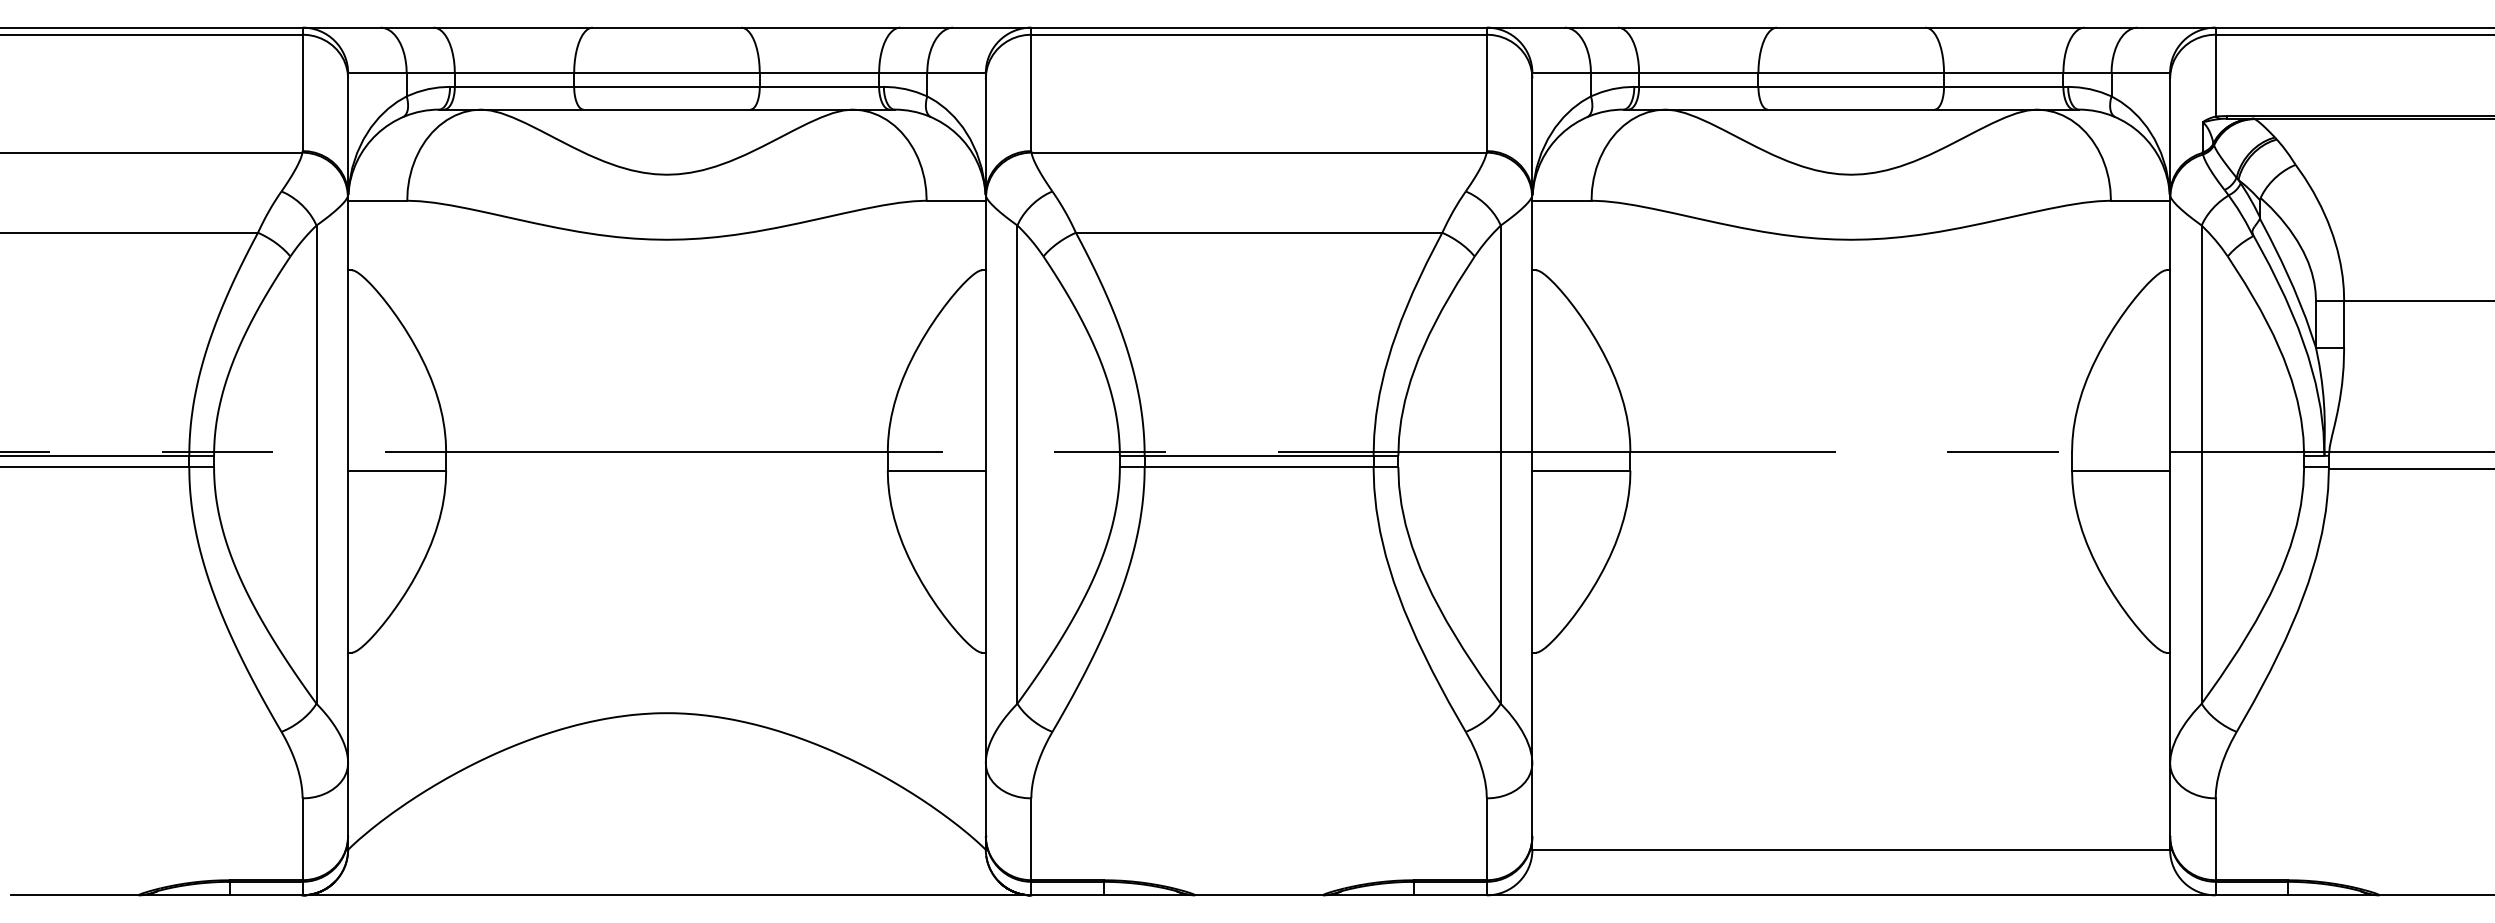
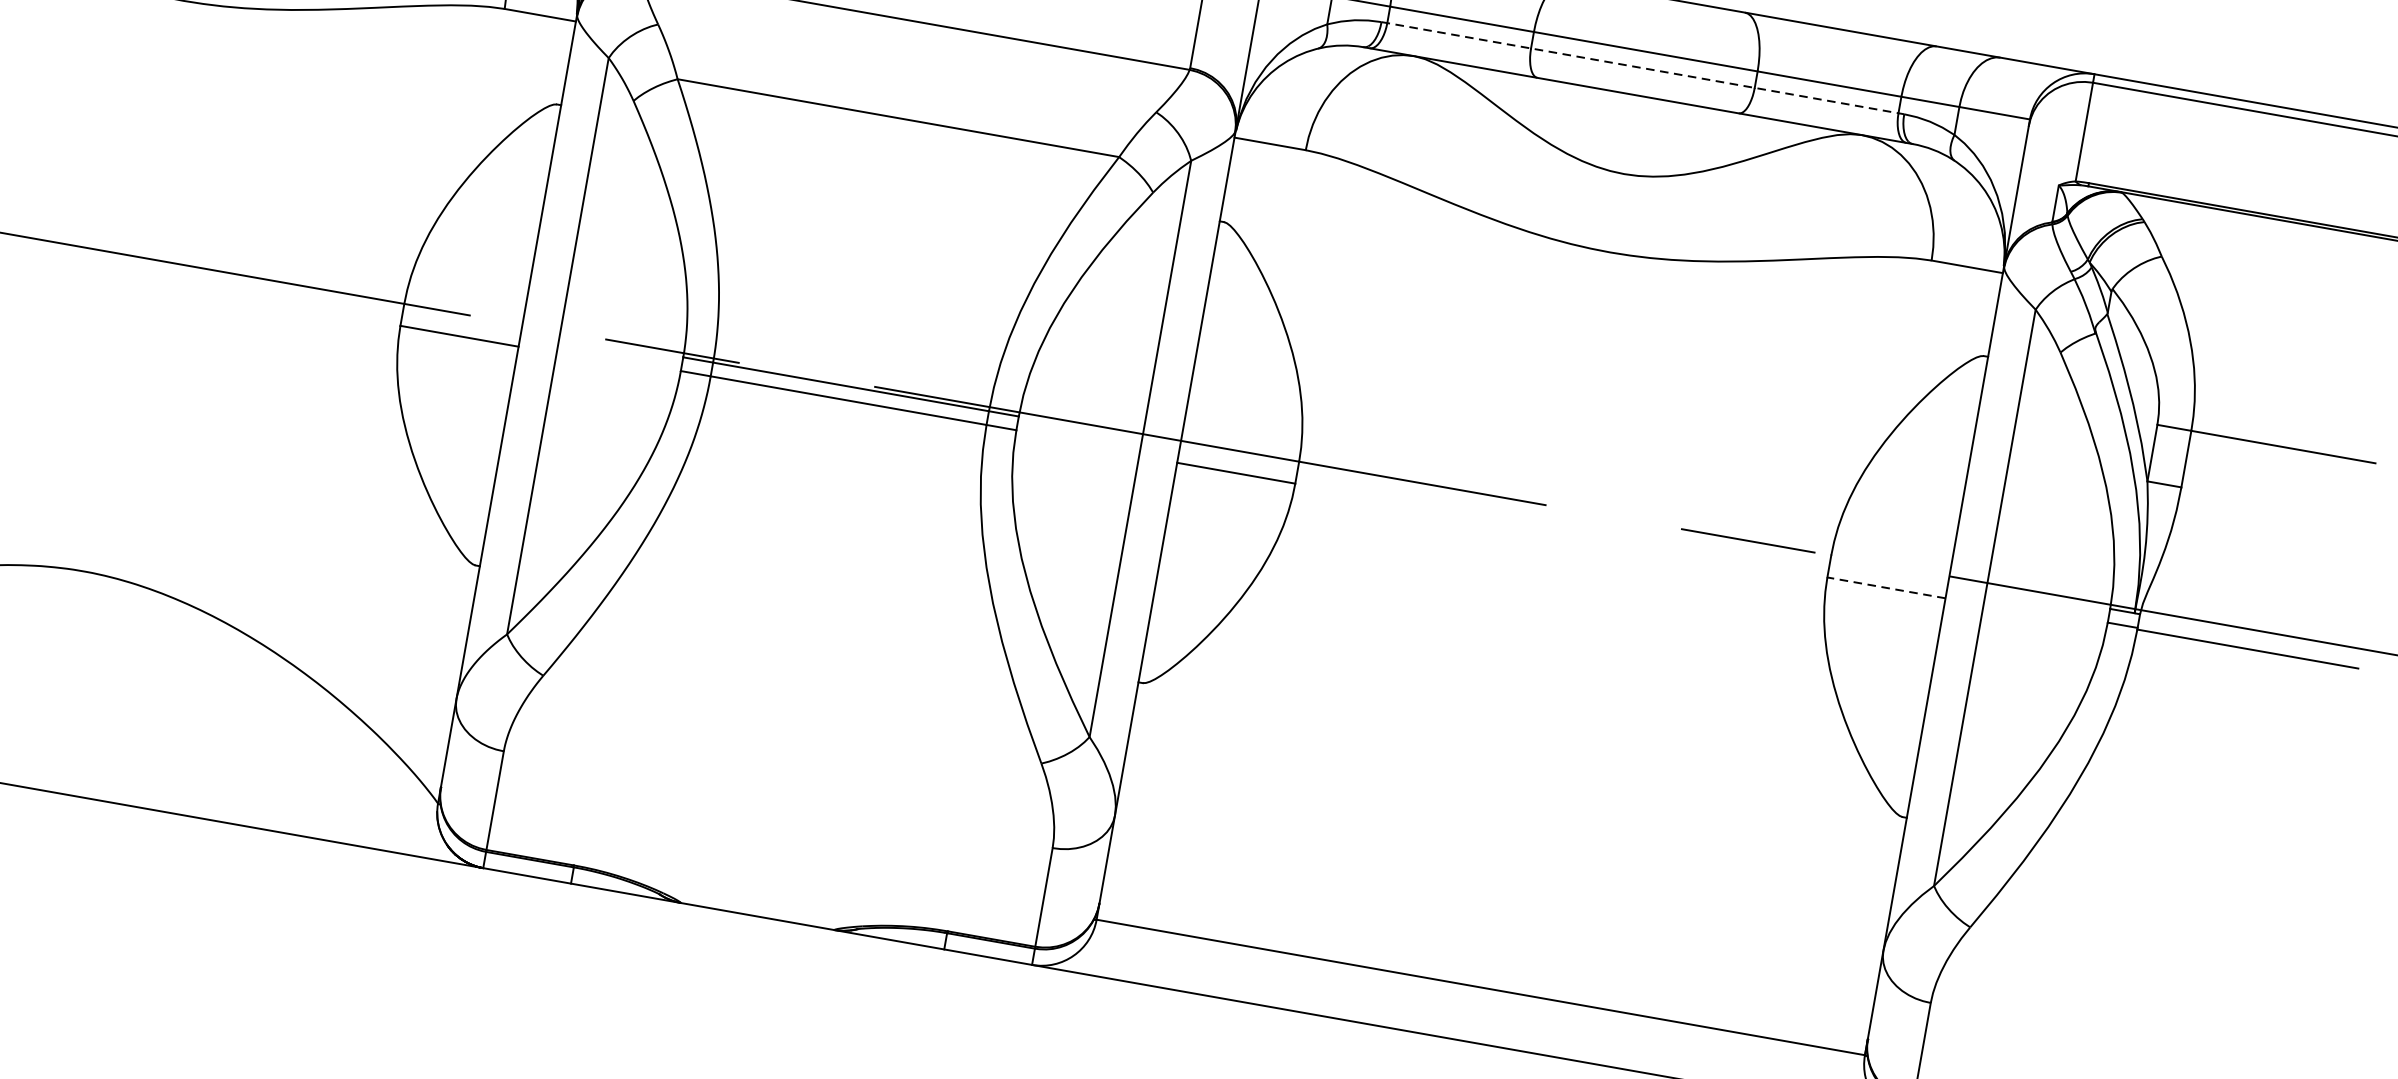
line: (1851, 86) -> (1643, 67), solid -> dashed
line: (2120, 470) -> (1885, 587), solid -> dashed

